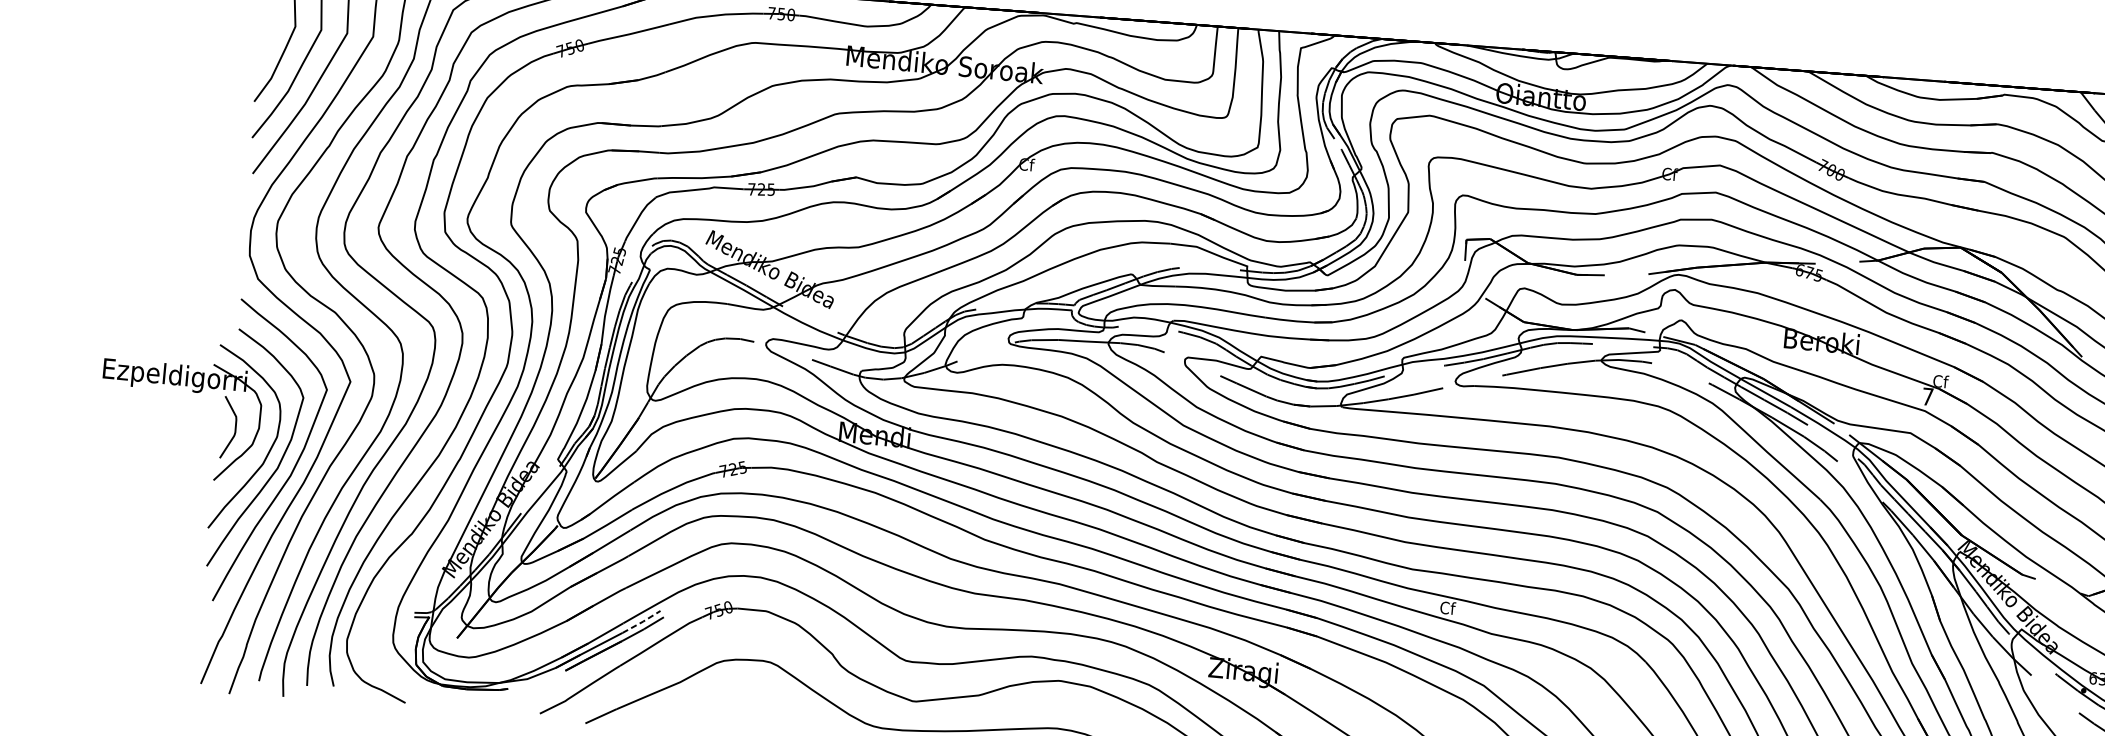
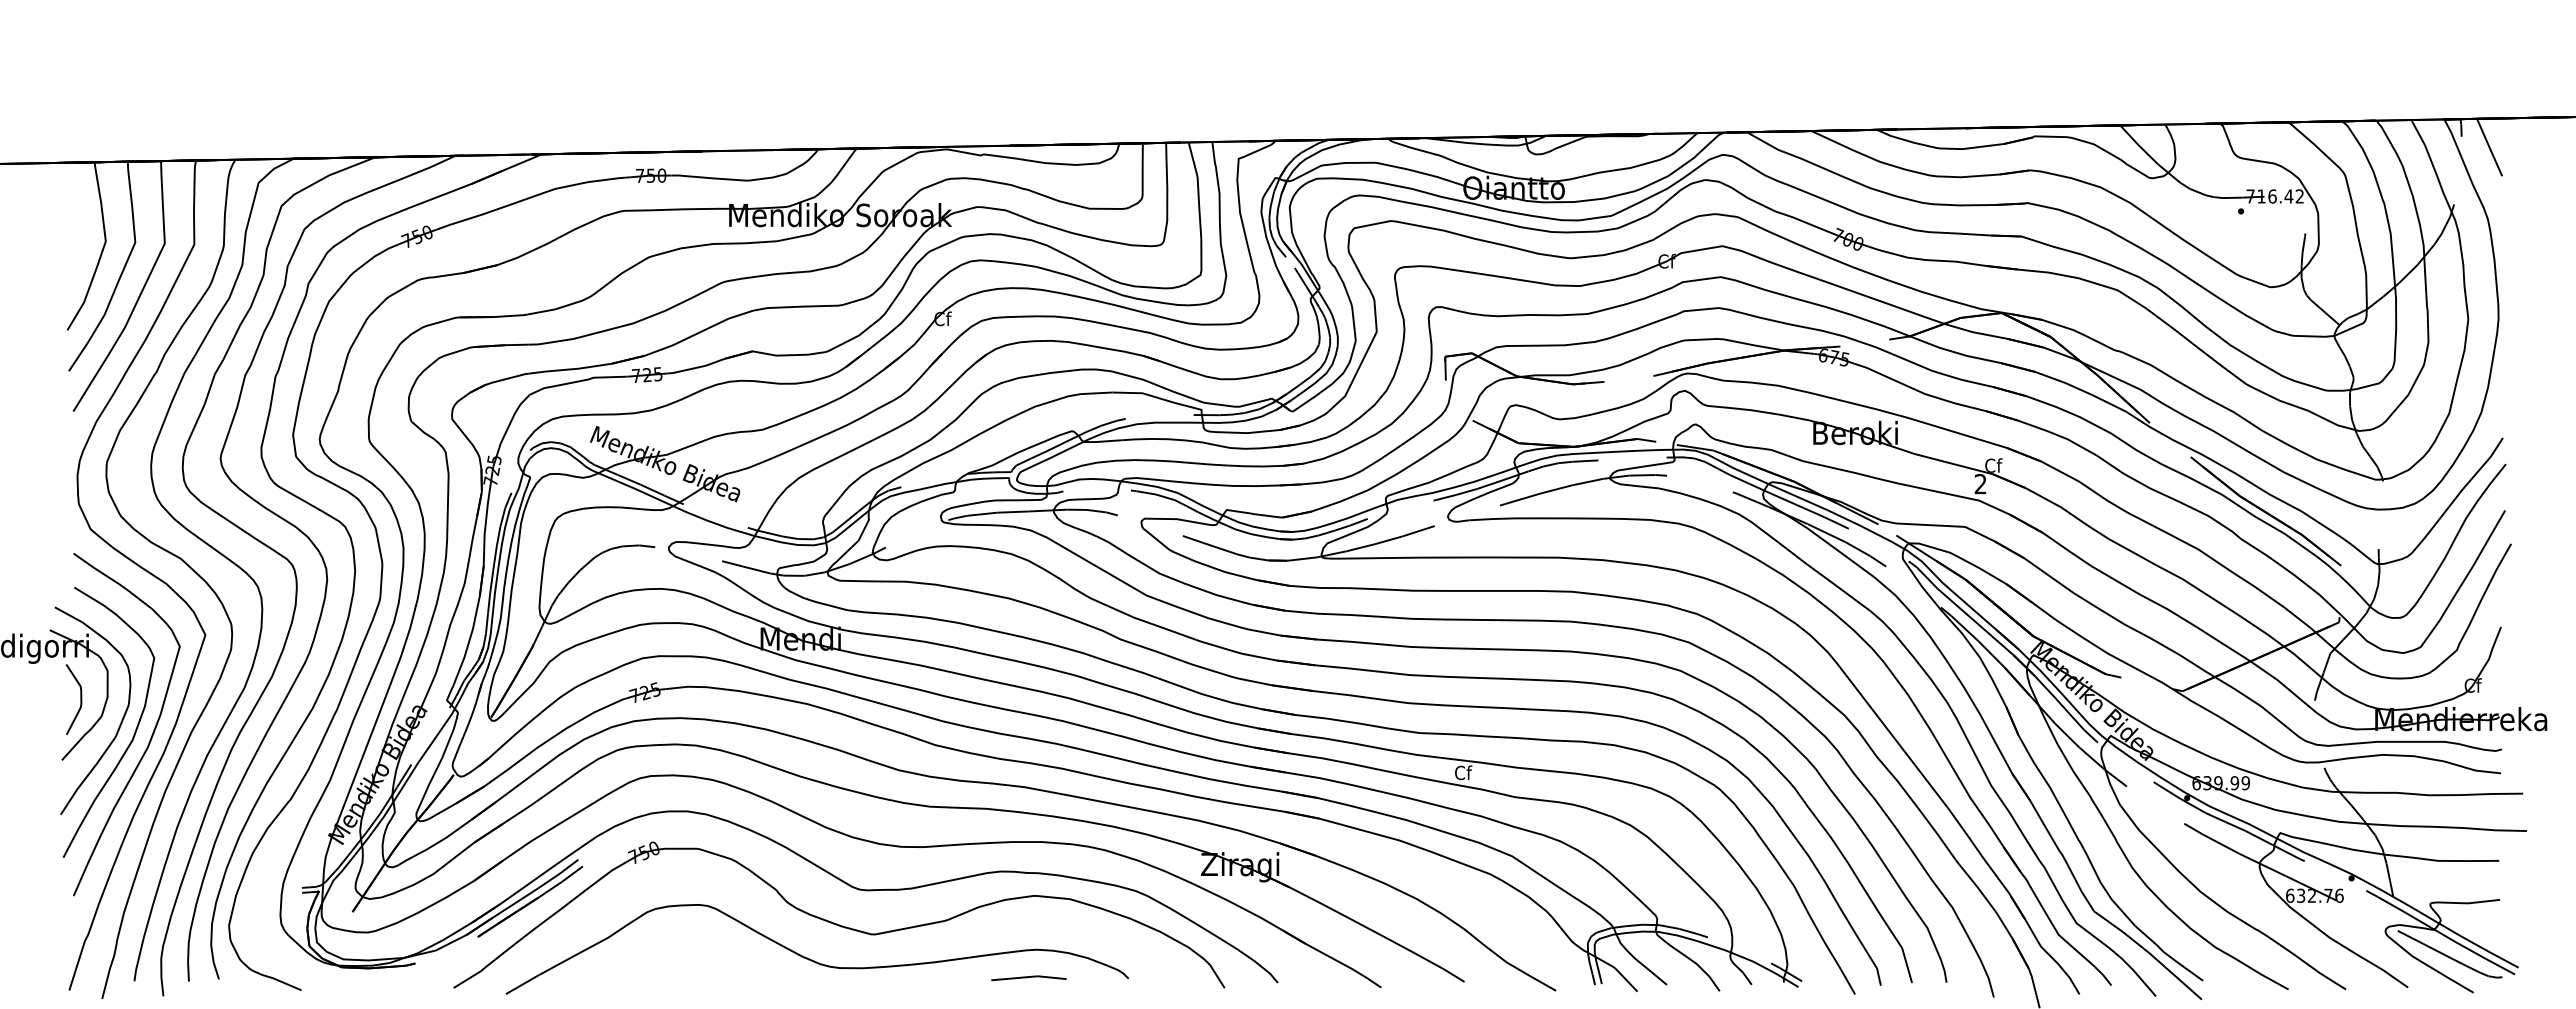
text: (1927, 396) -> (1980, 483), 7 -> 2
line: (642, 622) -> (559, 874), dashed -> solid

